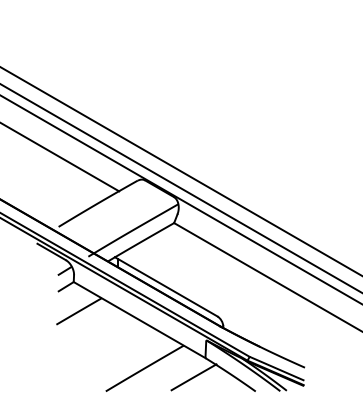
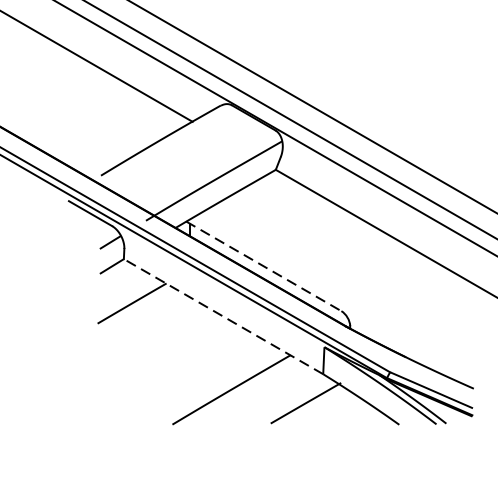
line: (166, 287) -> (264, 267), solid -> dashed
line: (139, 319) -> (223, 315), solid -> dashed

